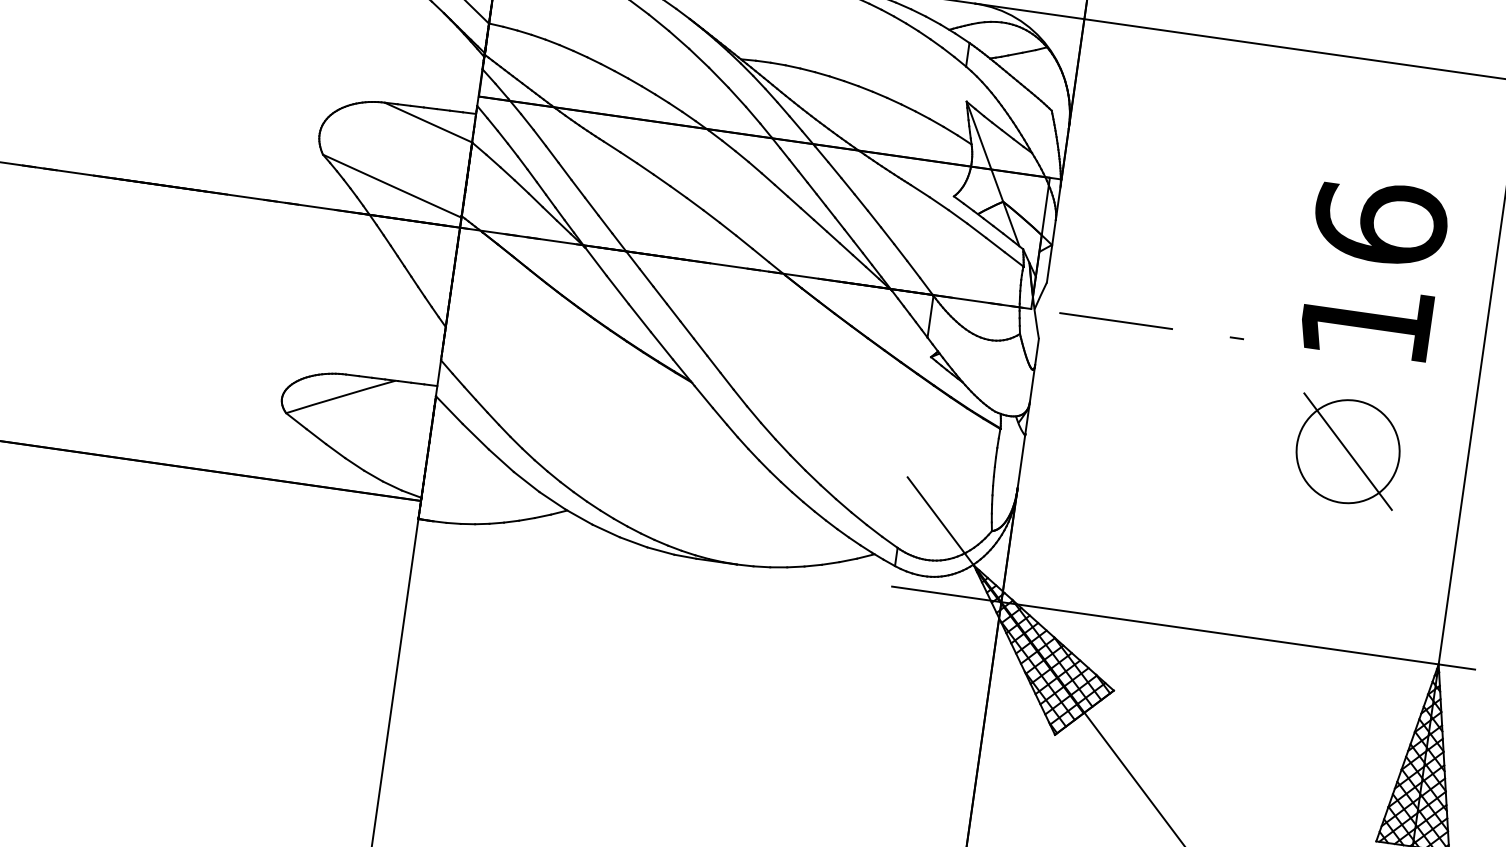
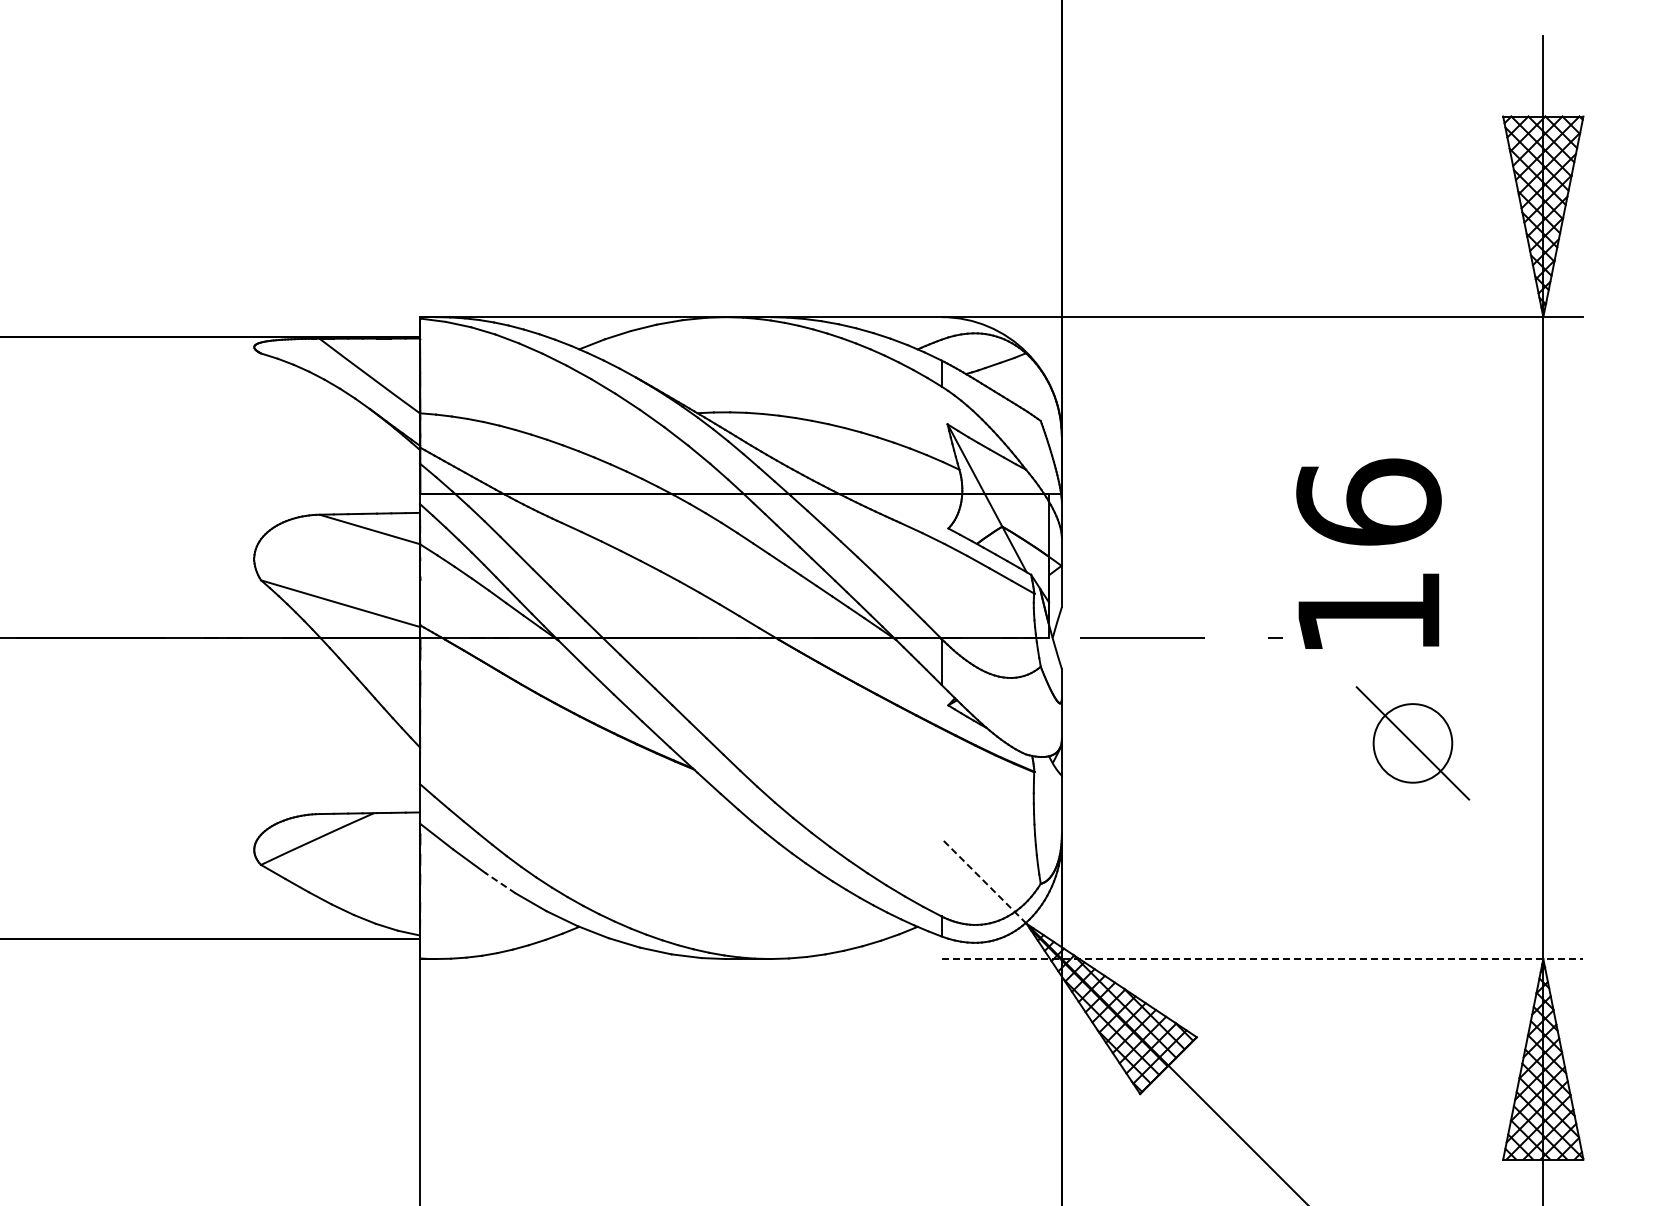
text: (1373, 269) -> (1368, 553), moved
circle: (1347, 451) -> (1412, 743), size x0.7
line: (501, 460) -> (500, 882), solid -> dashed
line: (940, 520) -> (983, 880), solid -> dashed
line: (1183, 628) -> (1262, 959), solid -> dashed

